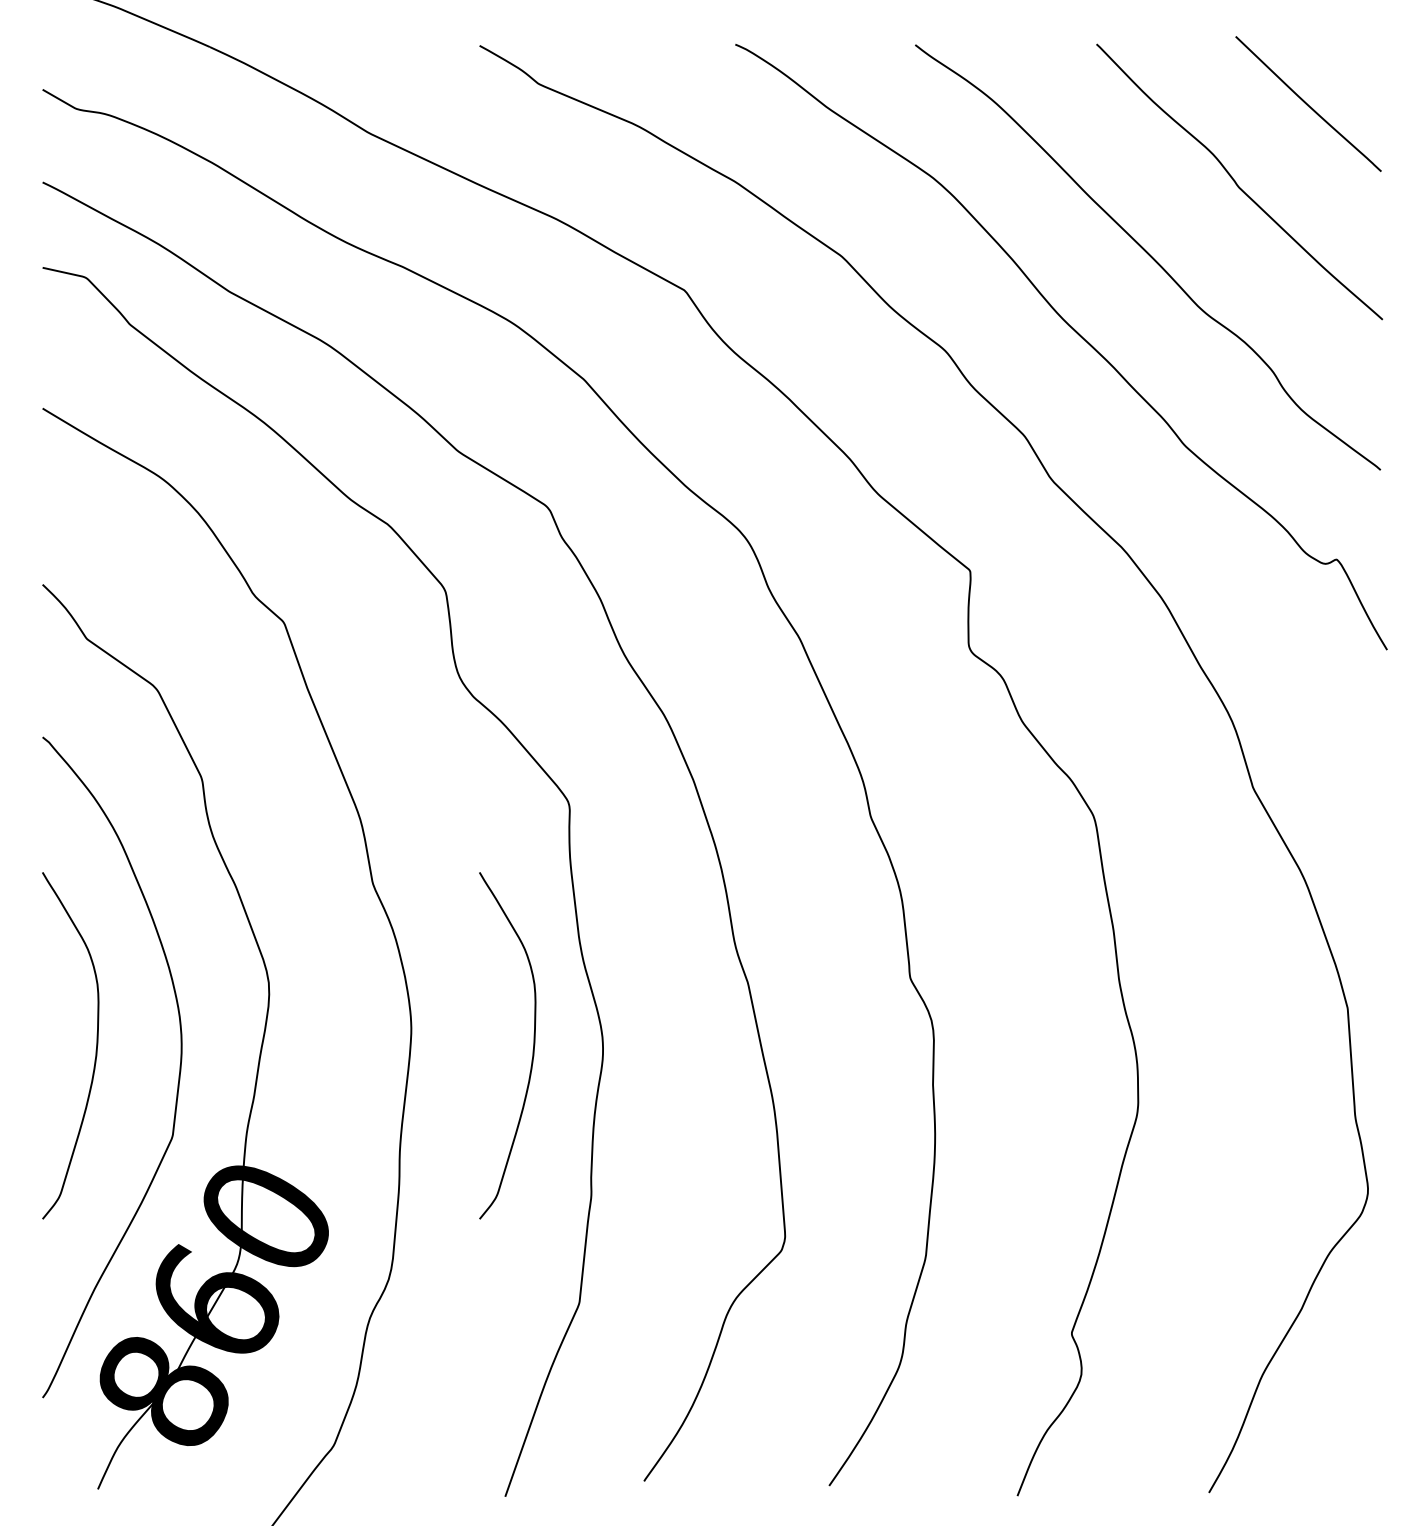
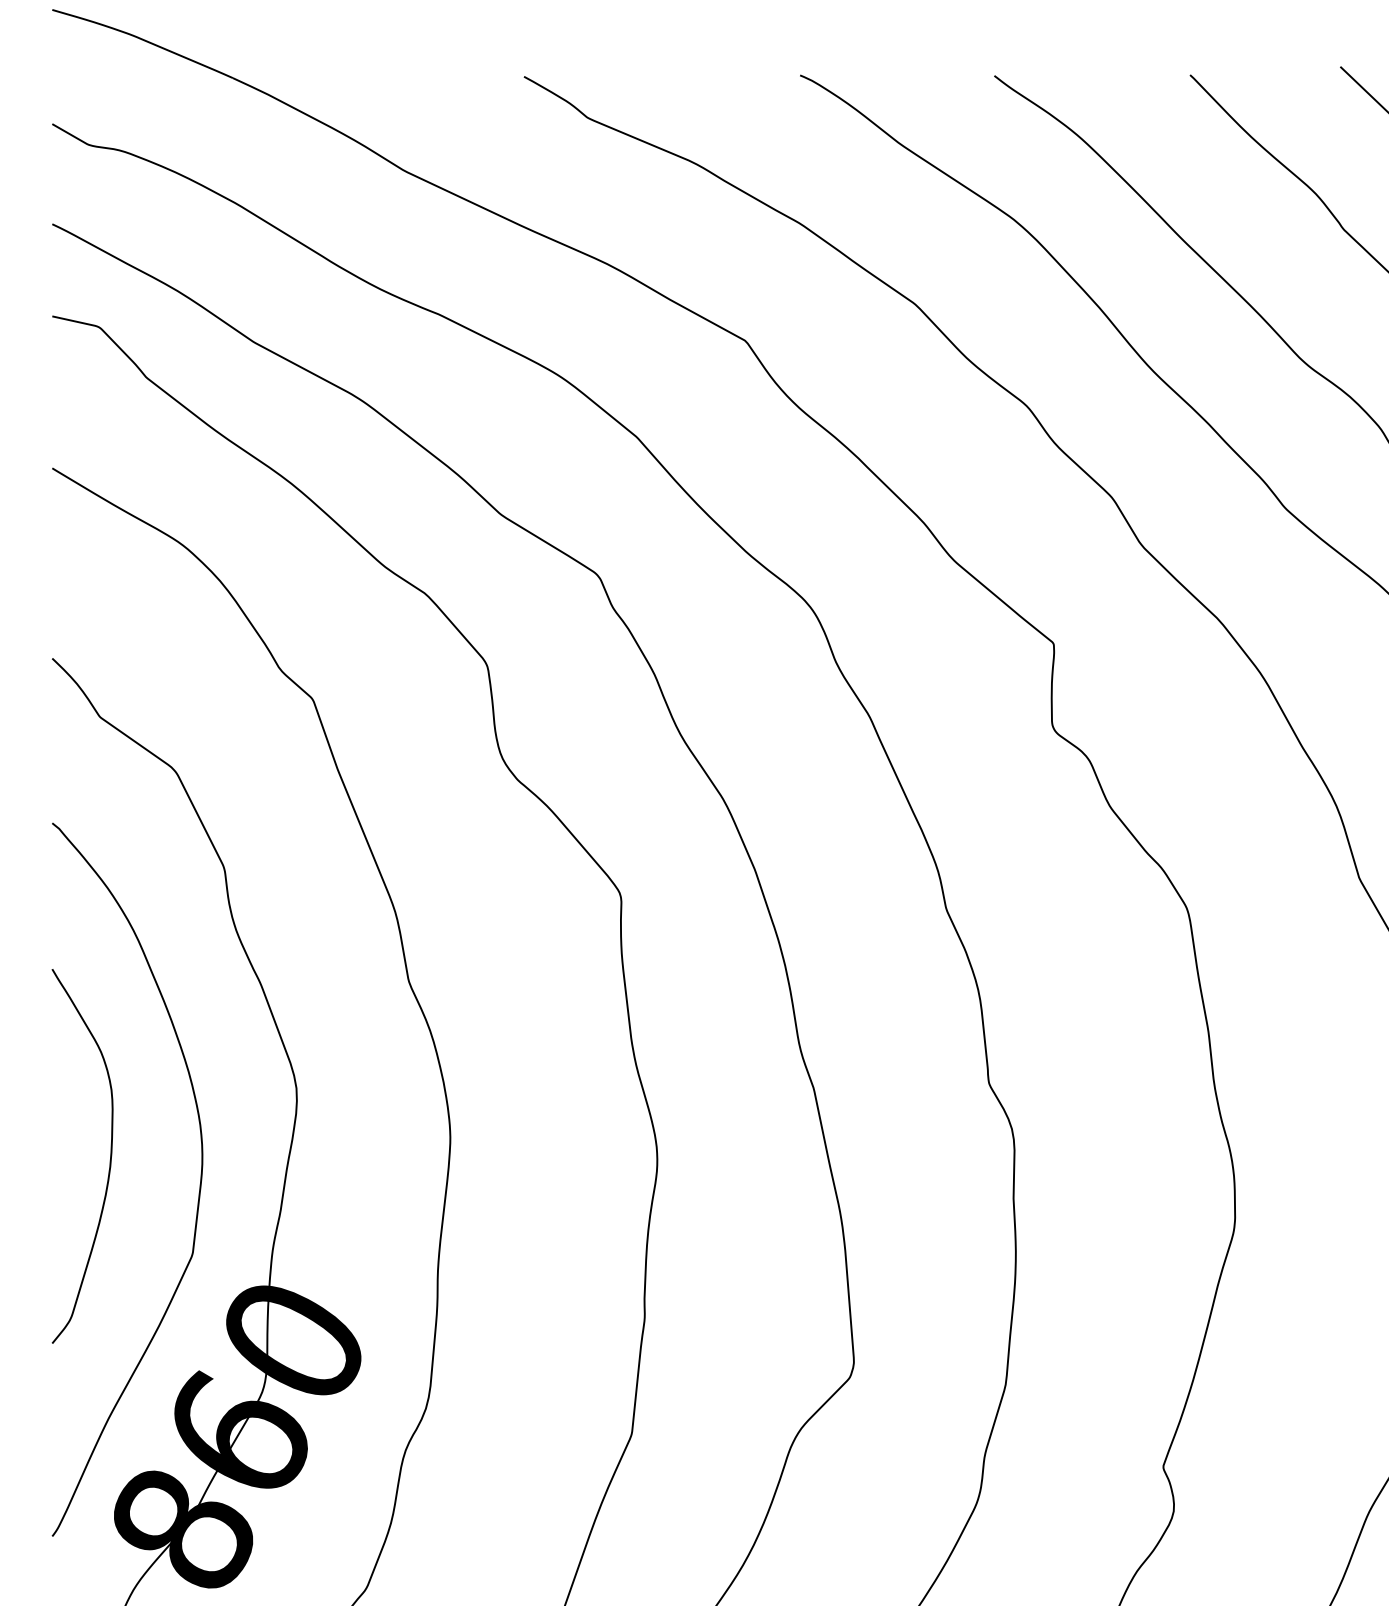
curve: (532, 1050) -> (581, 1161), removed

